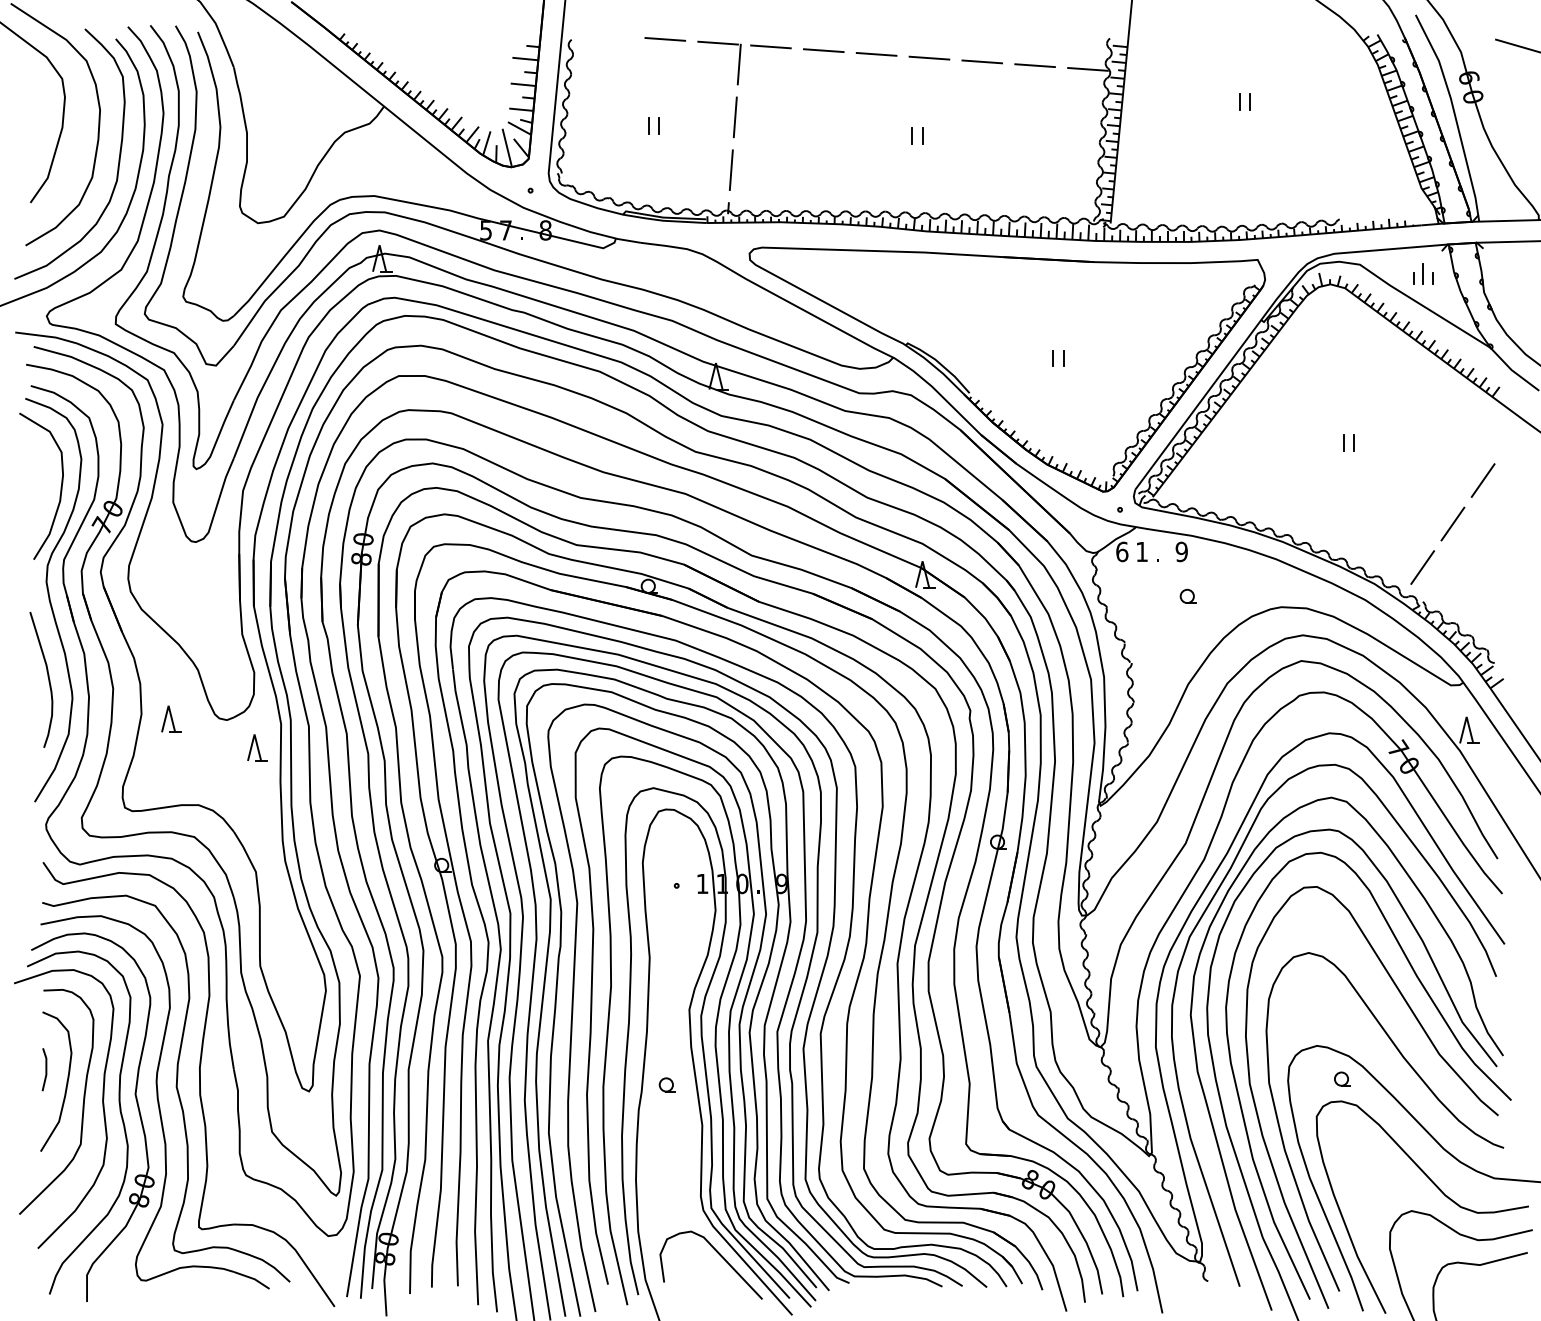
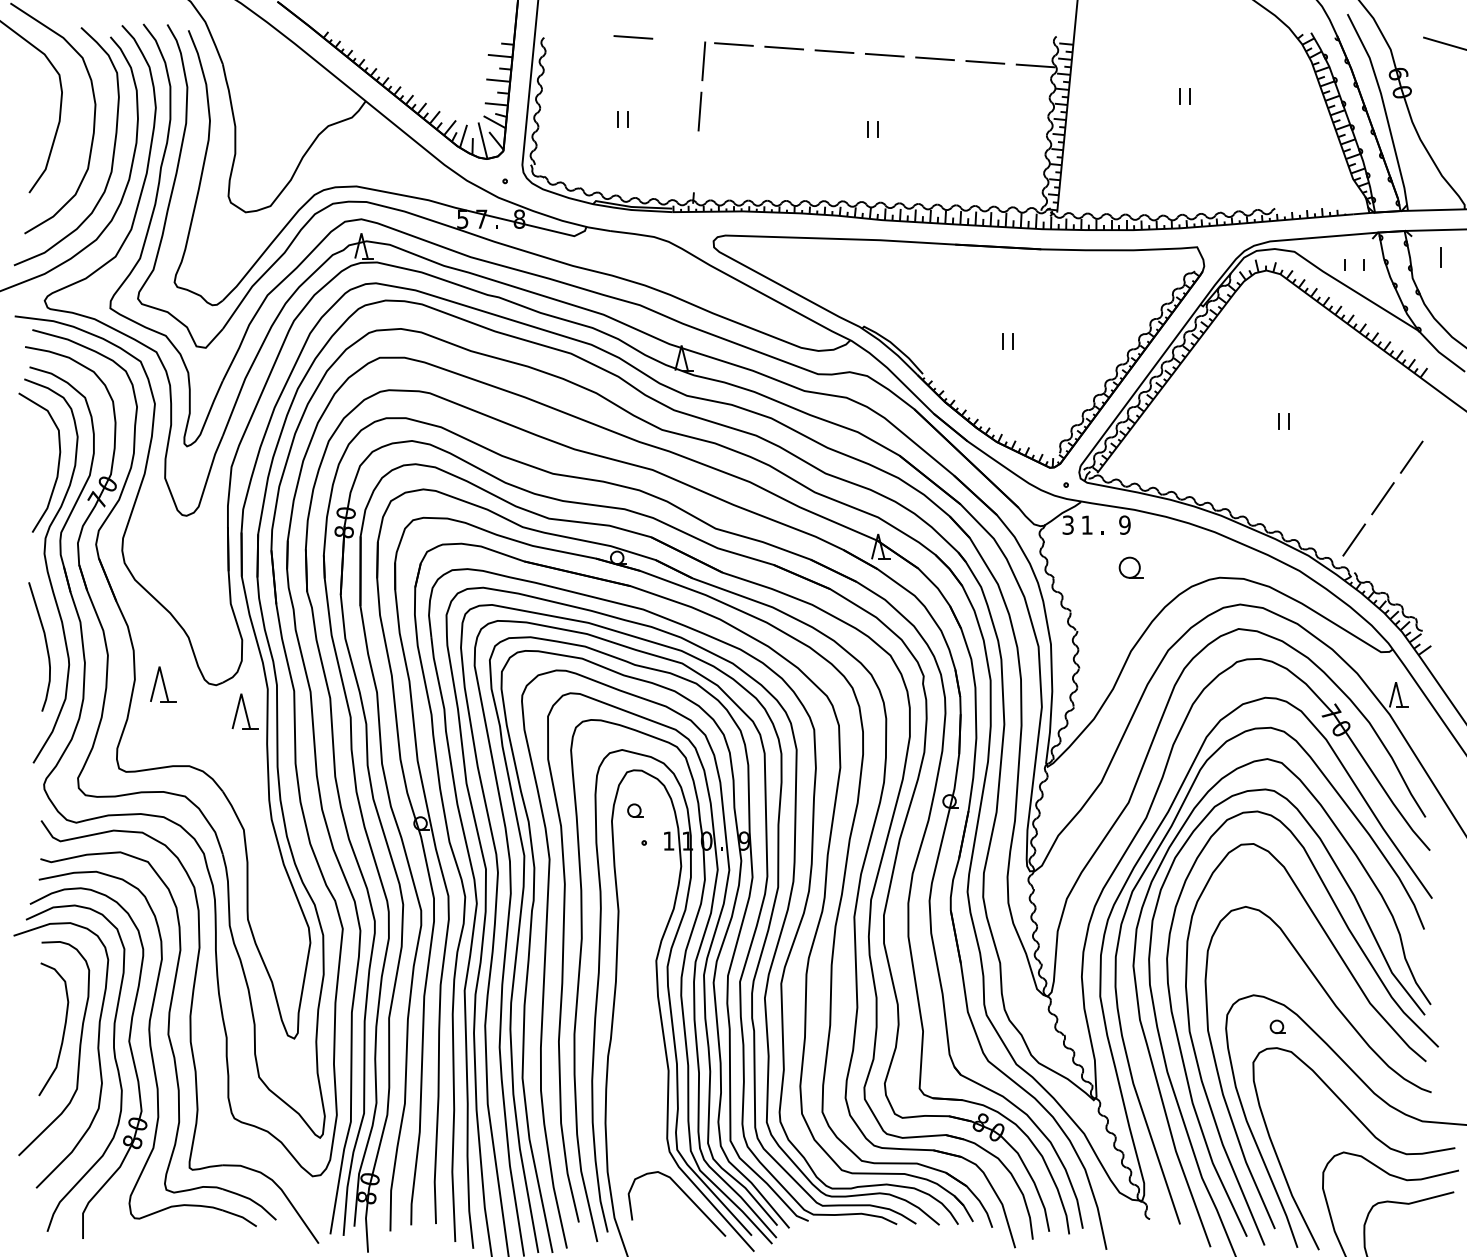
line: (717, 42) -> (683, 40), removed
line: (730, 170) -> (695, 162), removed
line: (1422, 273) -> (1439, 256), moved
text: (1122, 551) -> (1068, 524), 6 -> 3
part: (1187, 595) -> (1130, 566), size x1.6
part: (171, 718) -> (163, 683), size x1.4
part: (257, 747) -> (245, 711), size x1.4
line: (45, 1069) -> (43, 1017), removed
part: (666, 1084) -> (634, 810), moved

